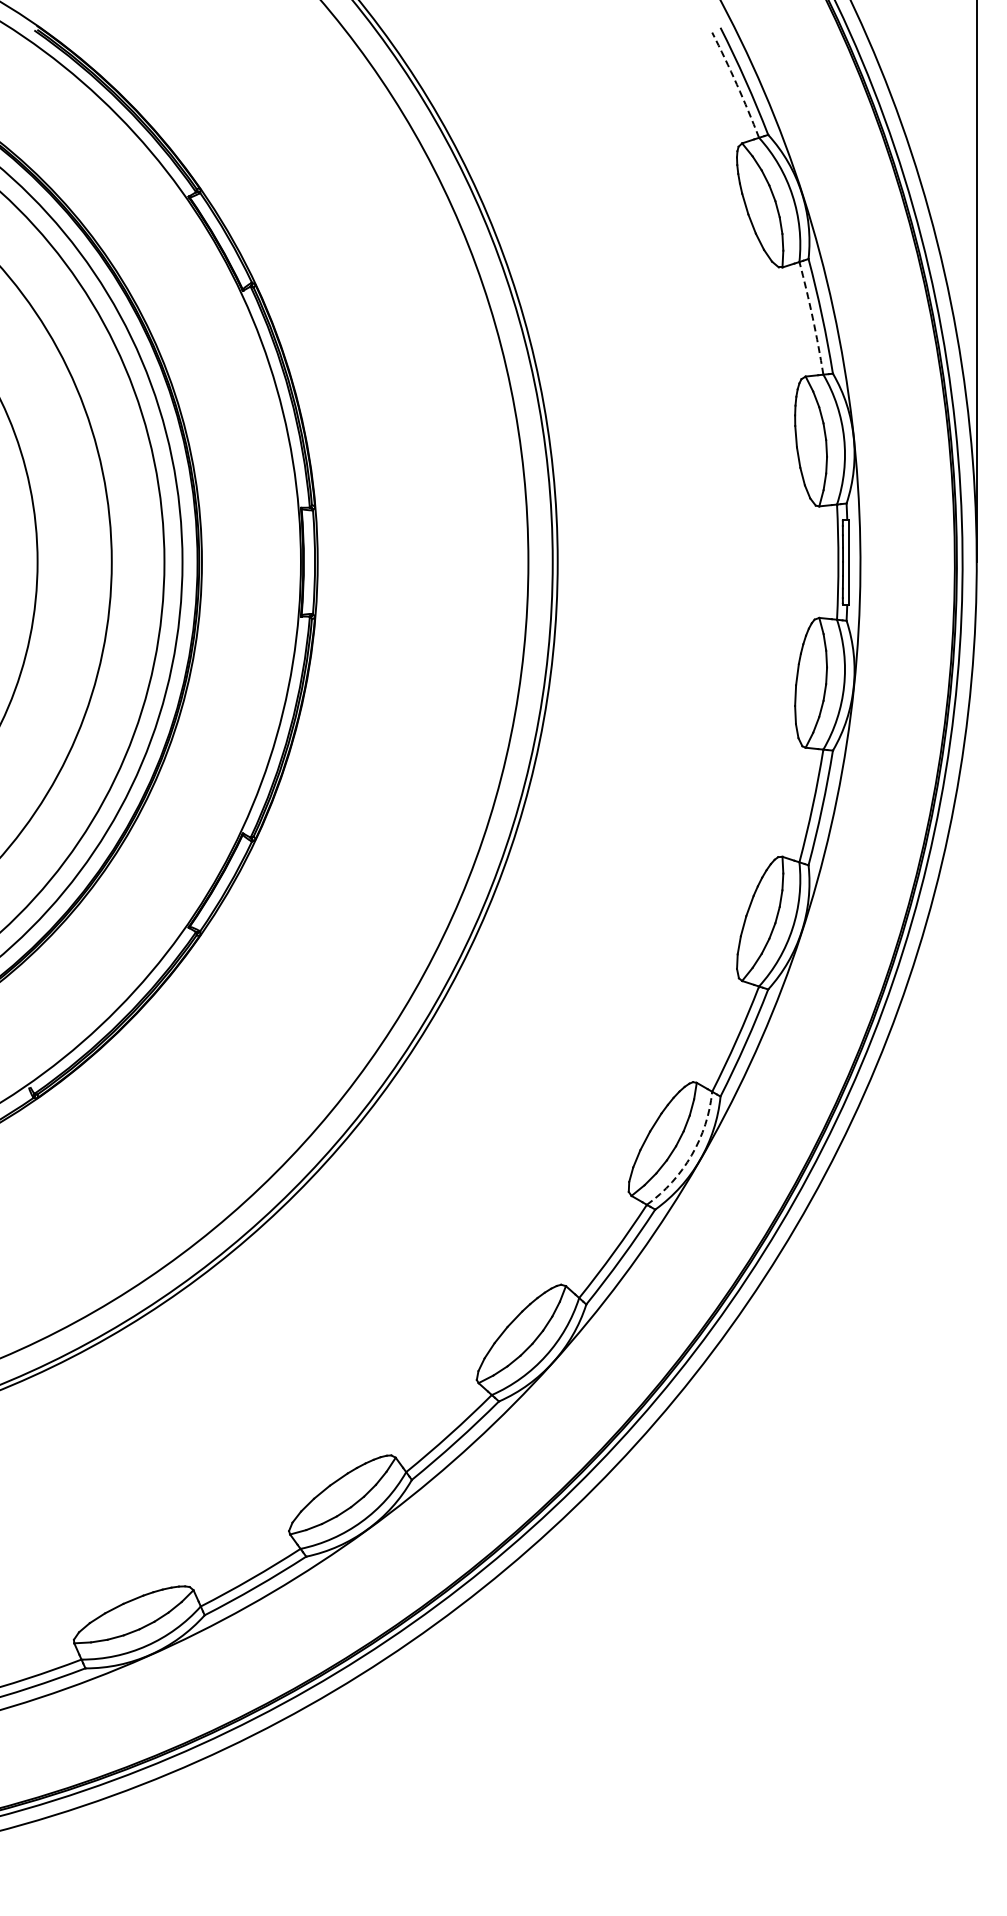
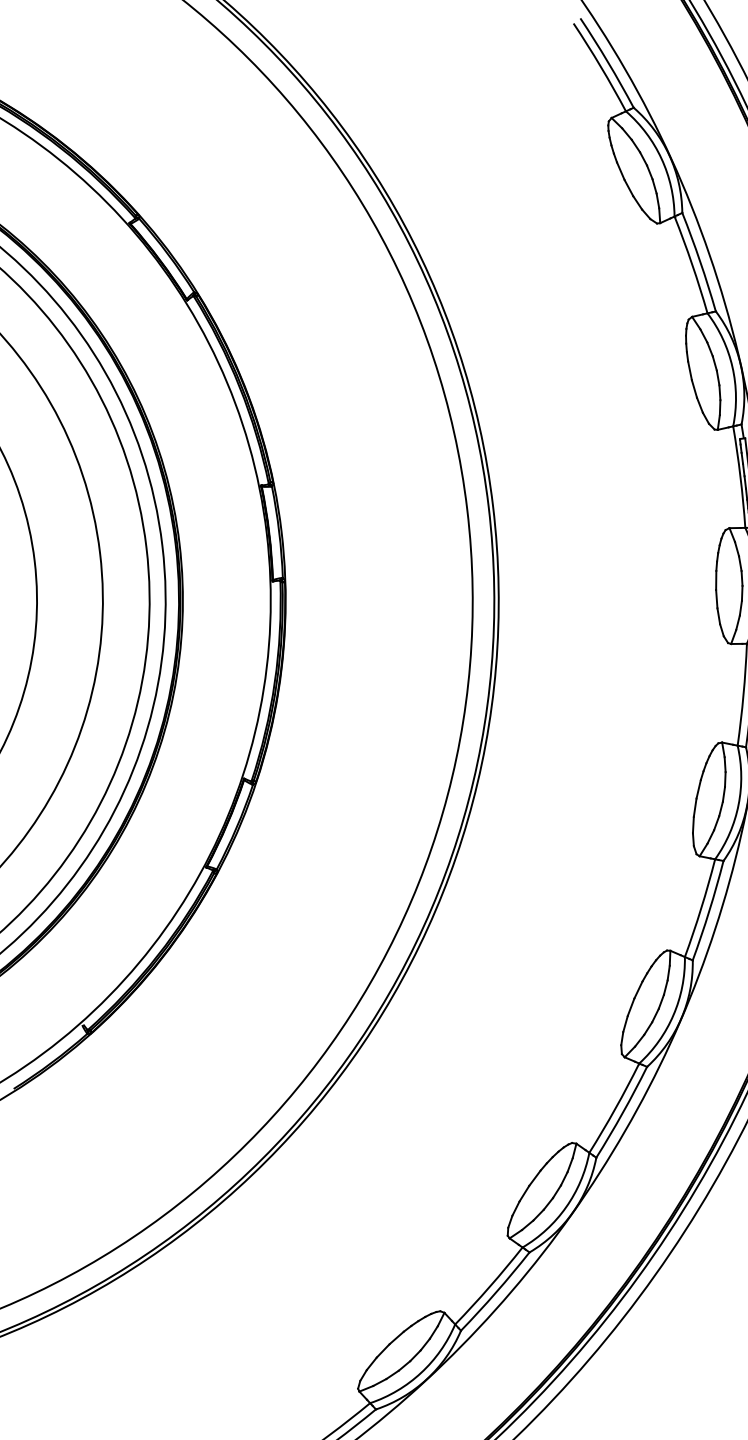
arc: (736, 84) -> (600, 66), dashed -> solid
arc: (812, 318) -> (692, 264), dashed -> solid
arc: (691, 1155) -> (673, 1015), dashed -> solid

